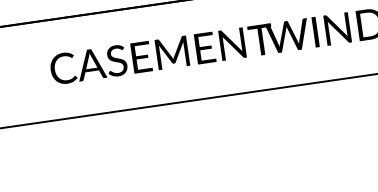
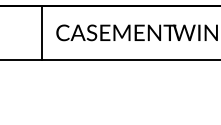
line: (25, 73) -> (42, 32), added

